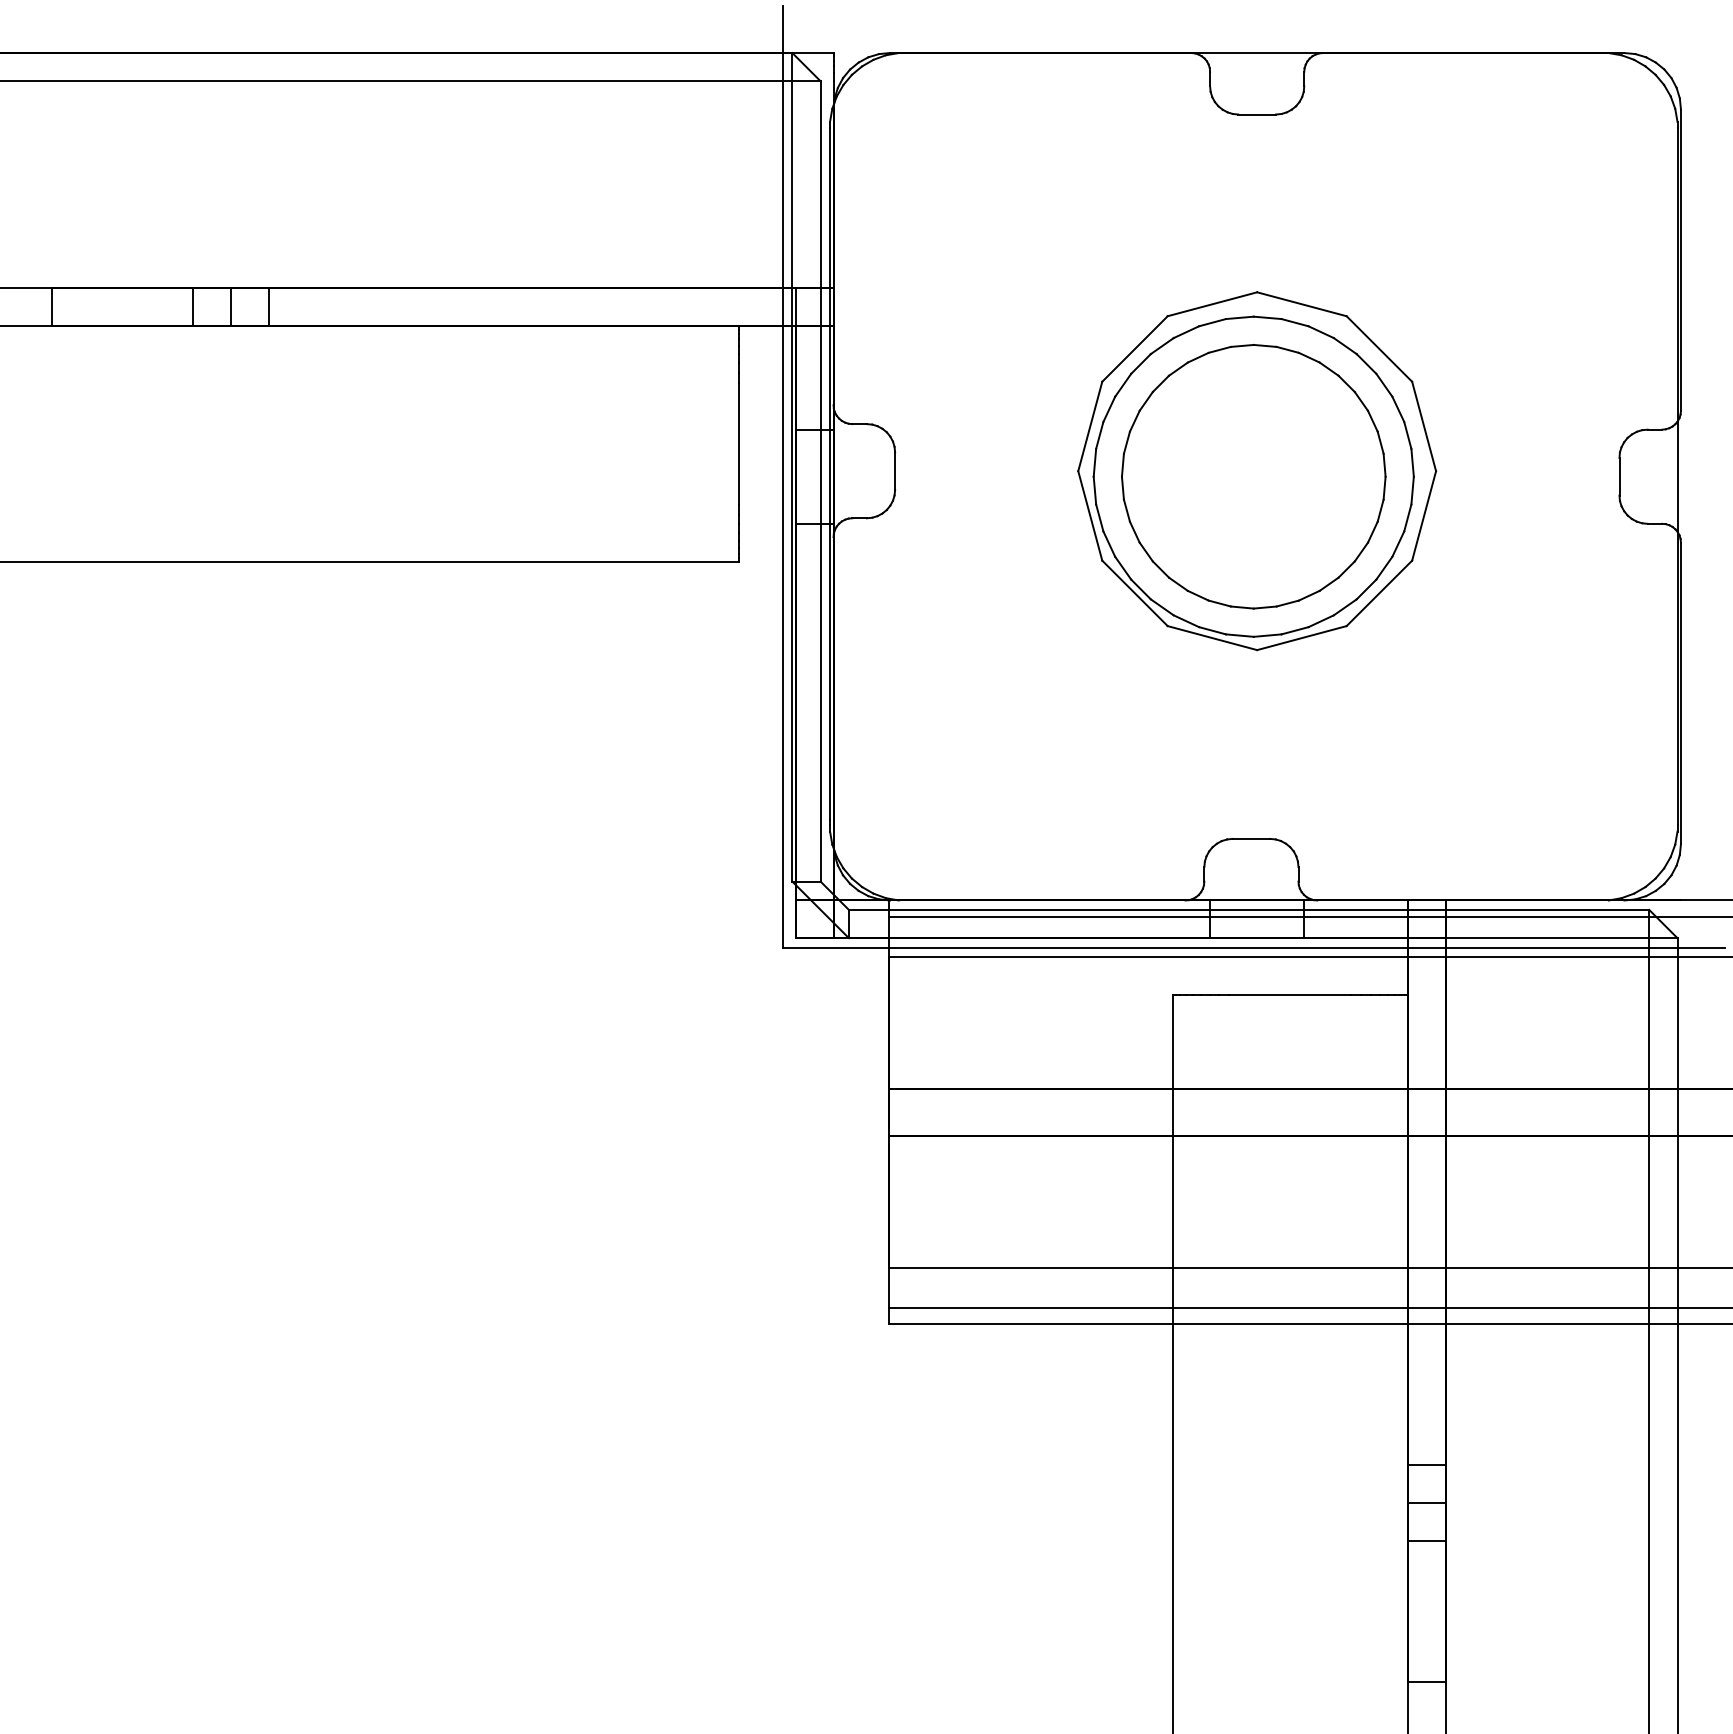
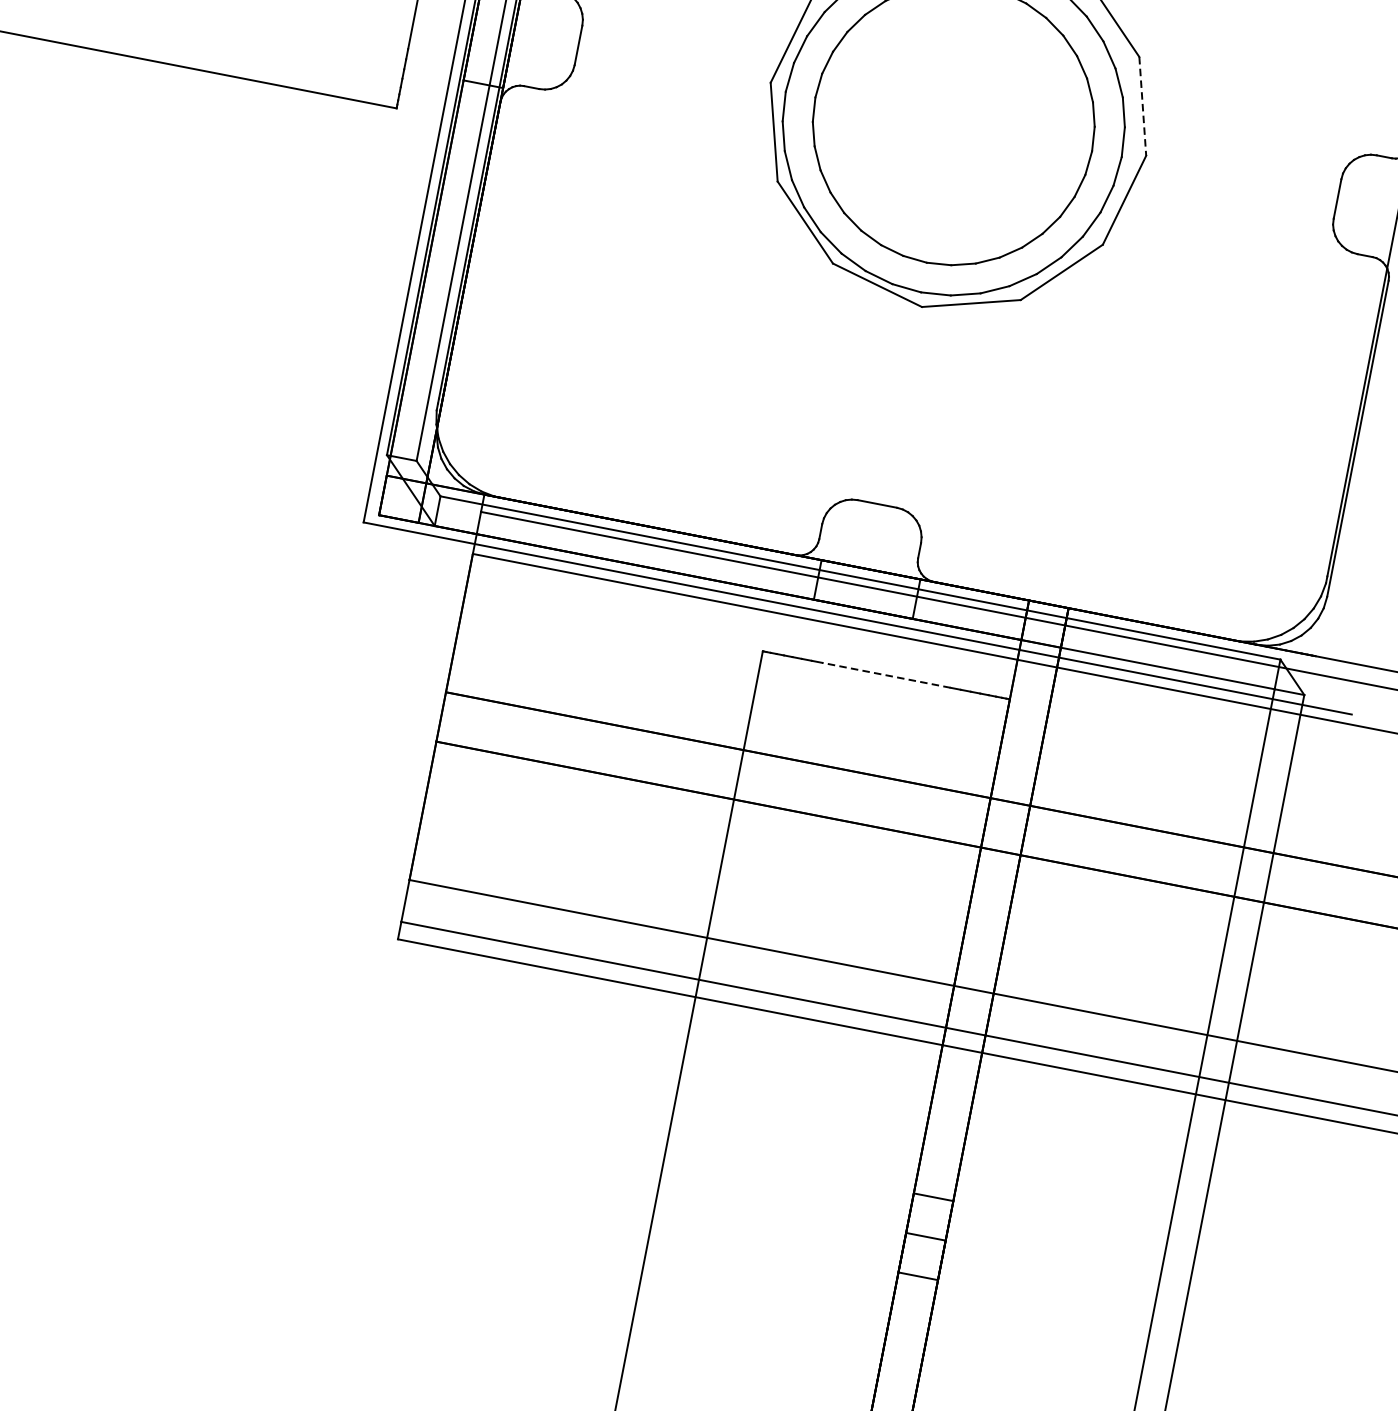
line: (1424, 426) -> (1143, 106), solid -> dashed
line: (1289, 994) -> (885, 675), solid -> dashed

